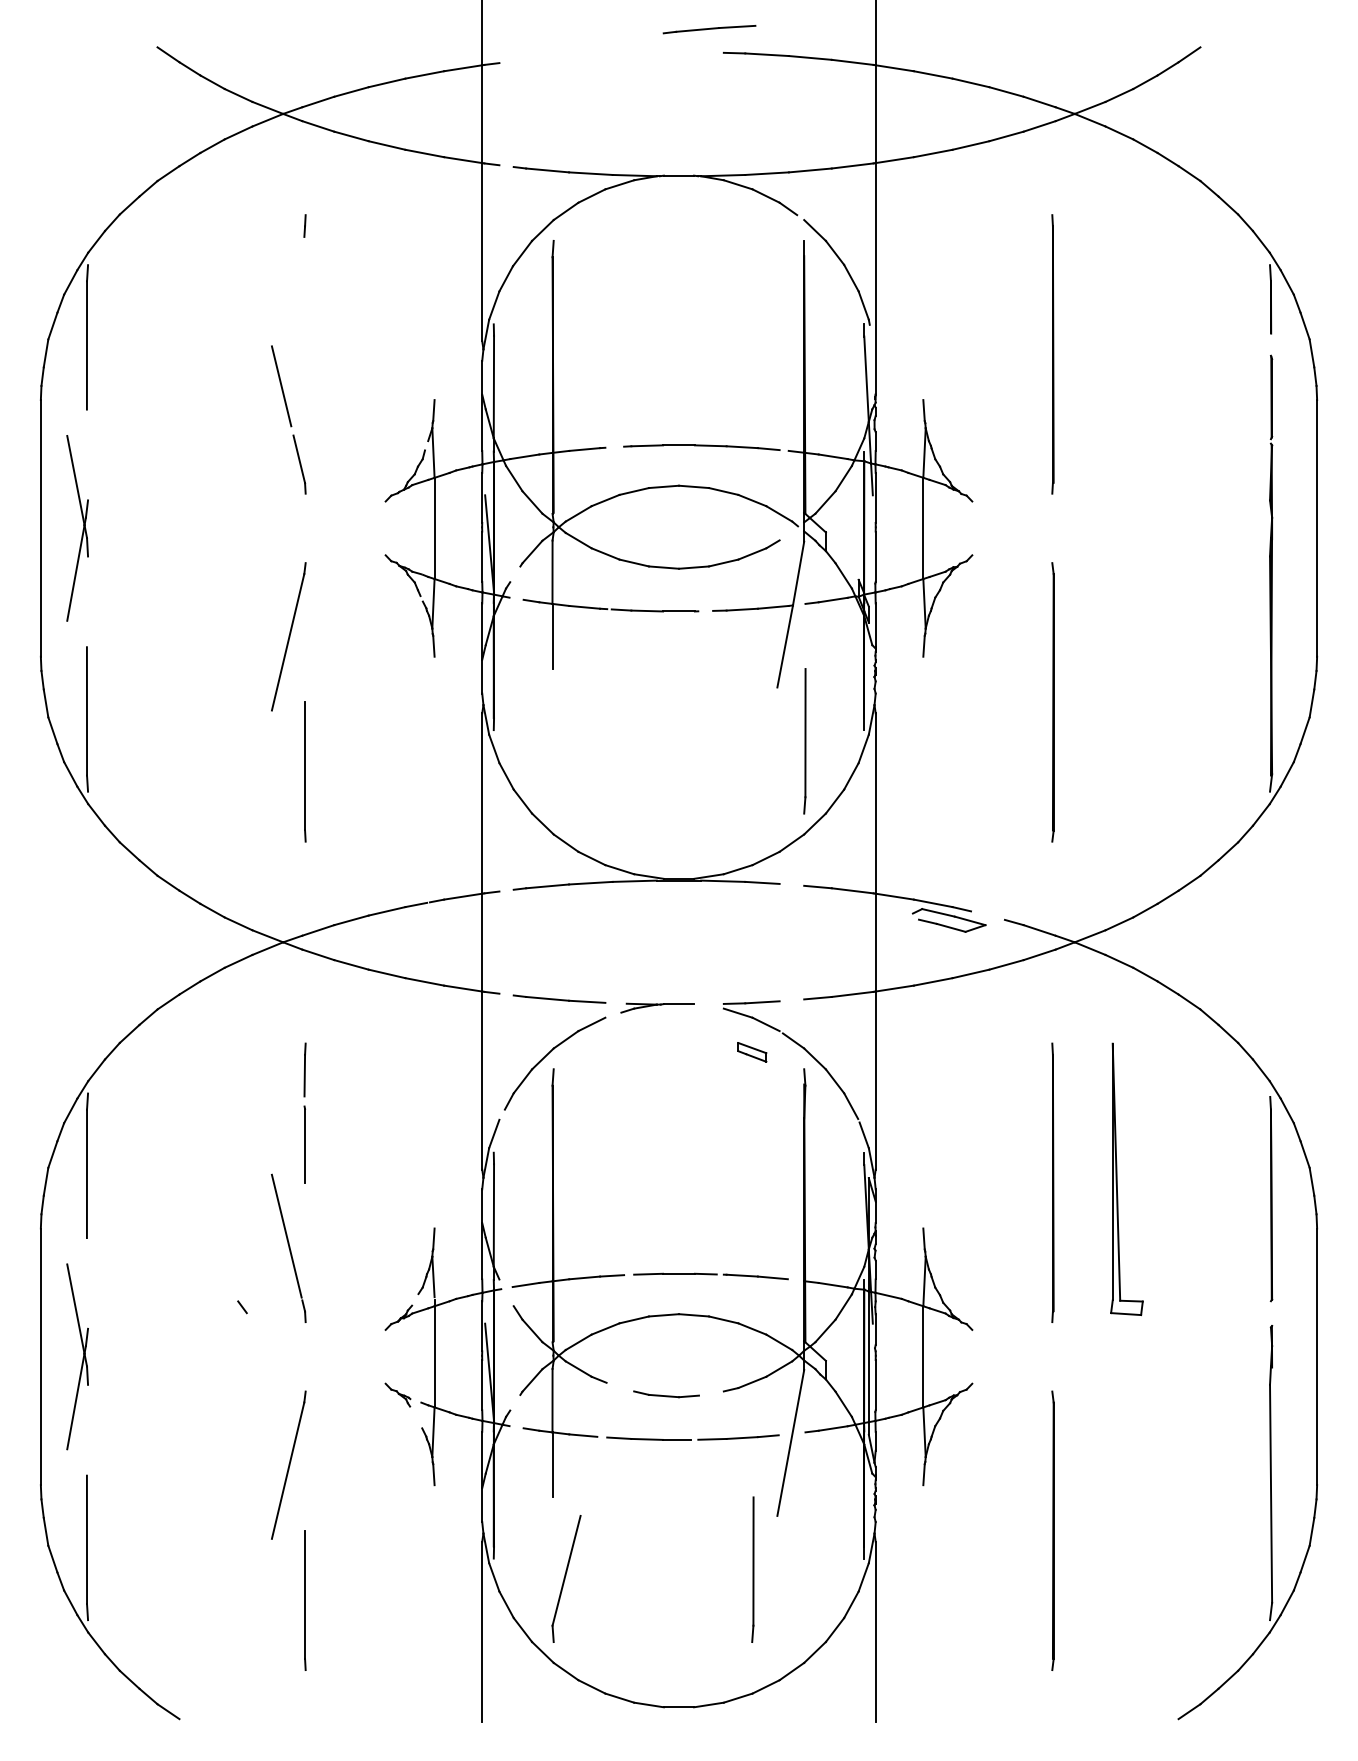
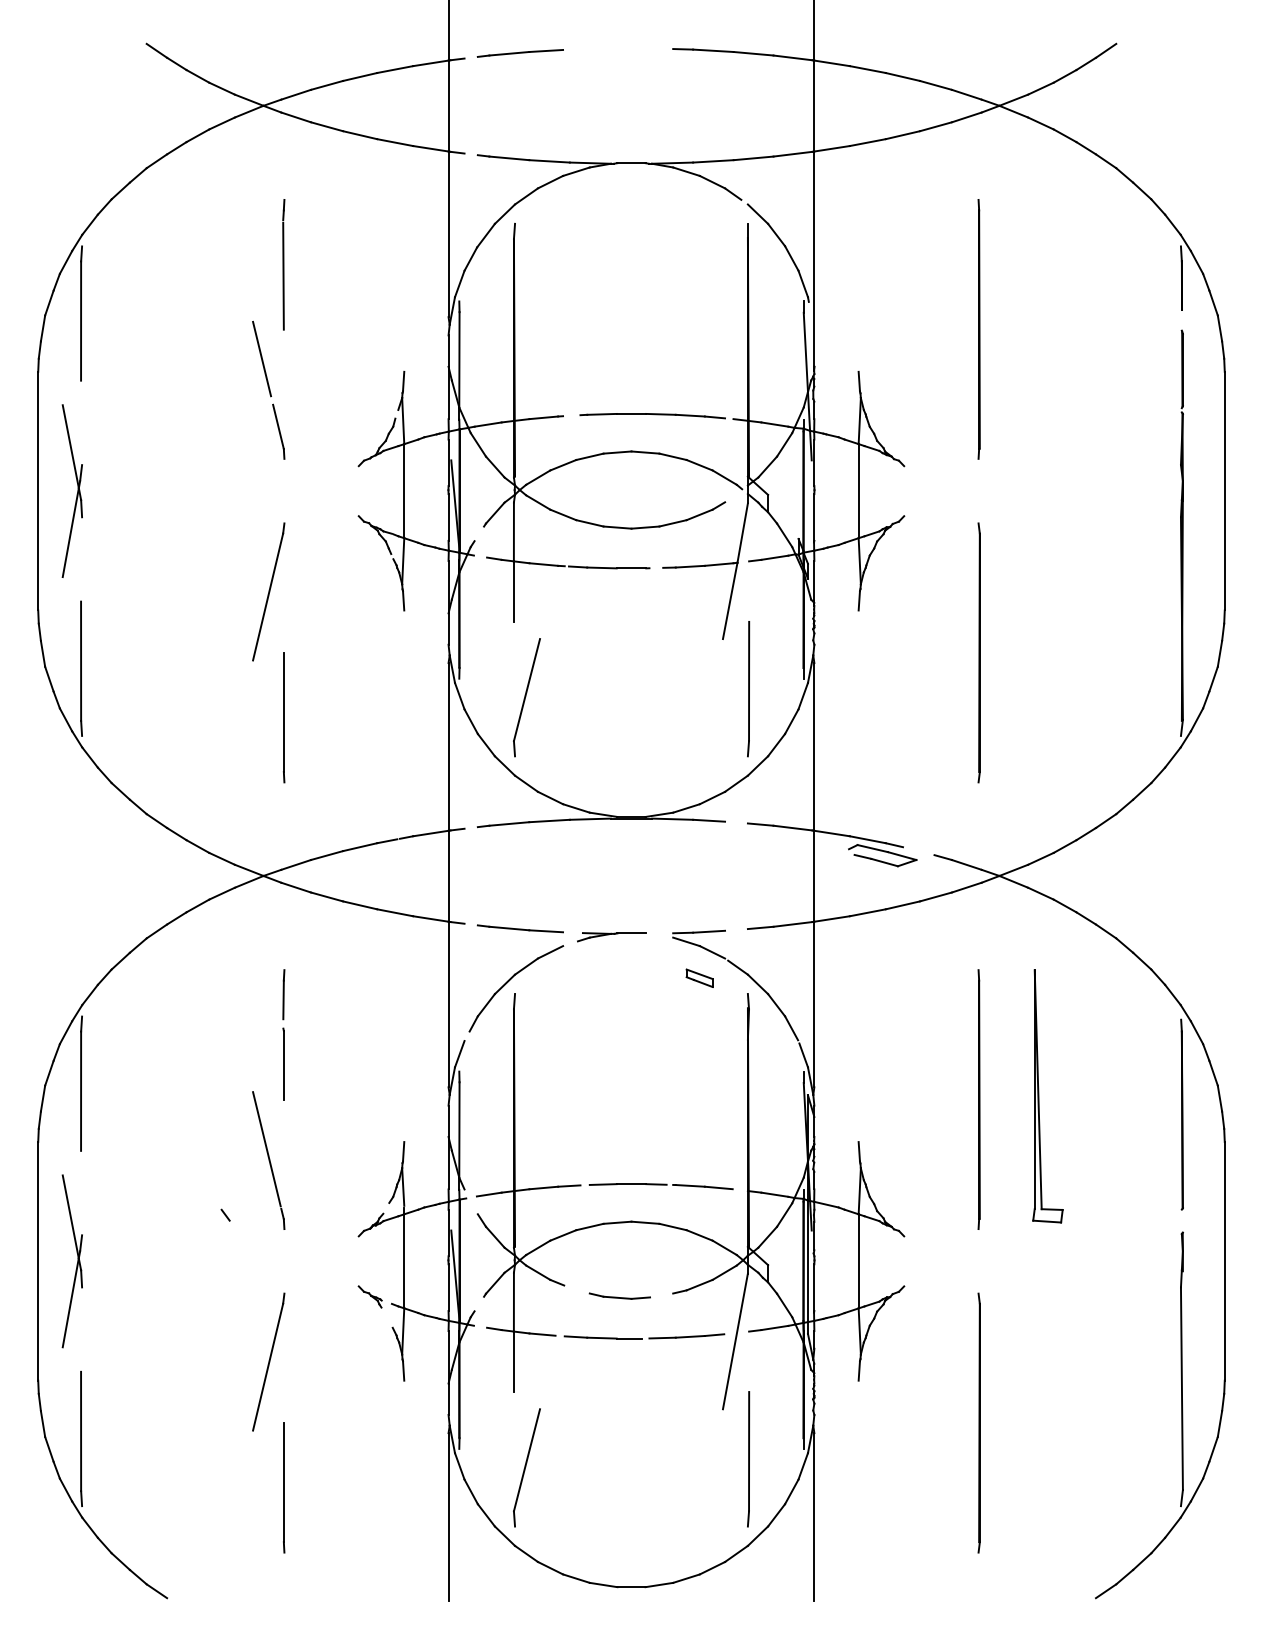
line: (709, 29) -> (520, 53), moved
line: (304, 296) -> (283, 275), added
part: (566, 750) -> (526, 697), added
line: (752, 1569) -> (748, 1459), moved

